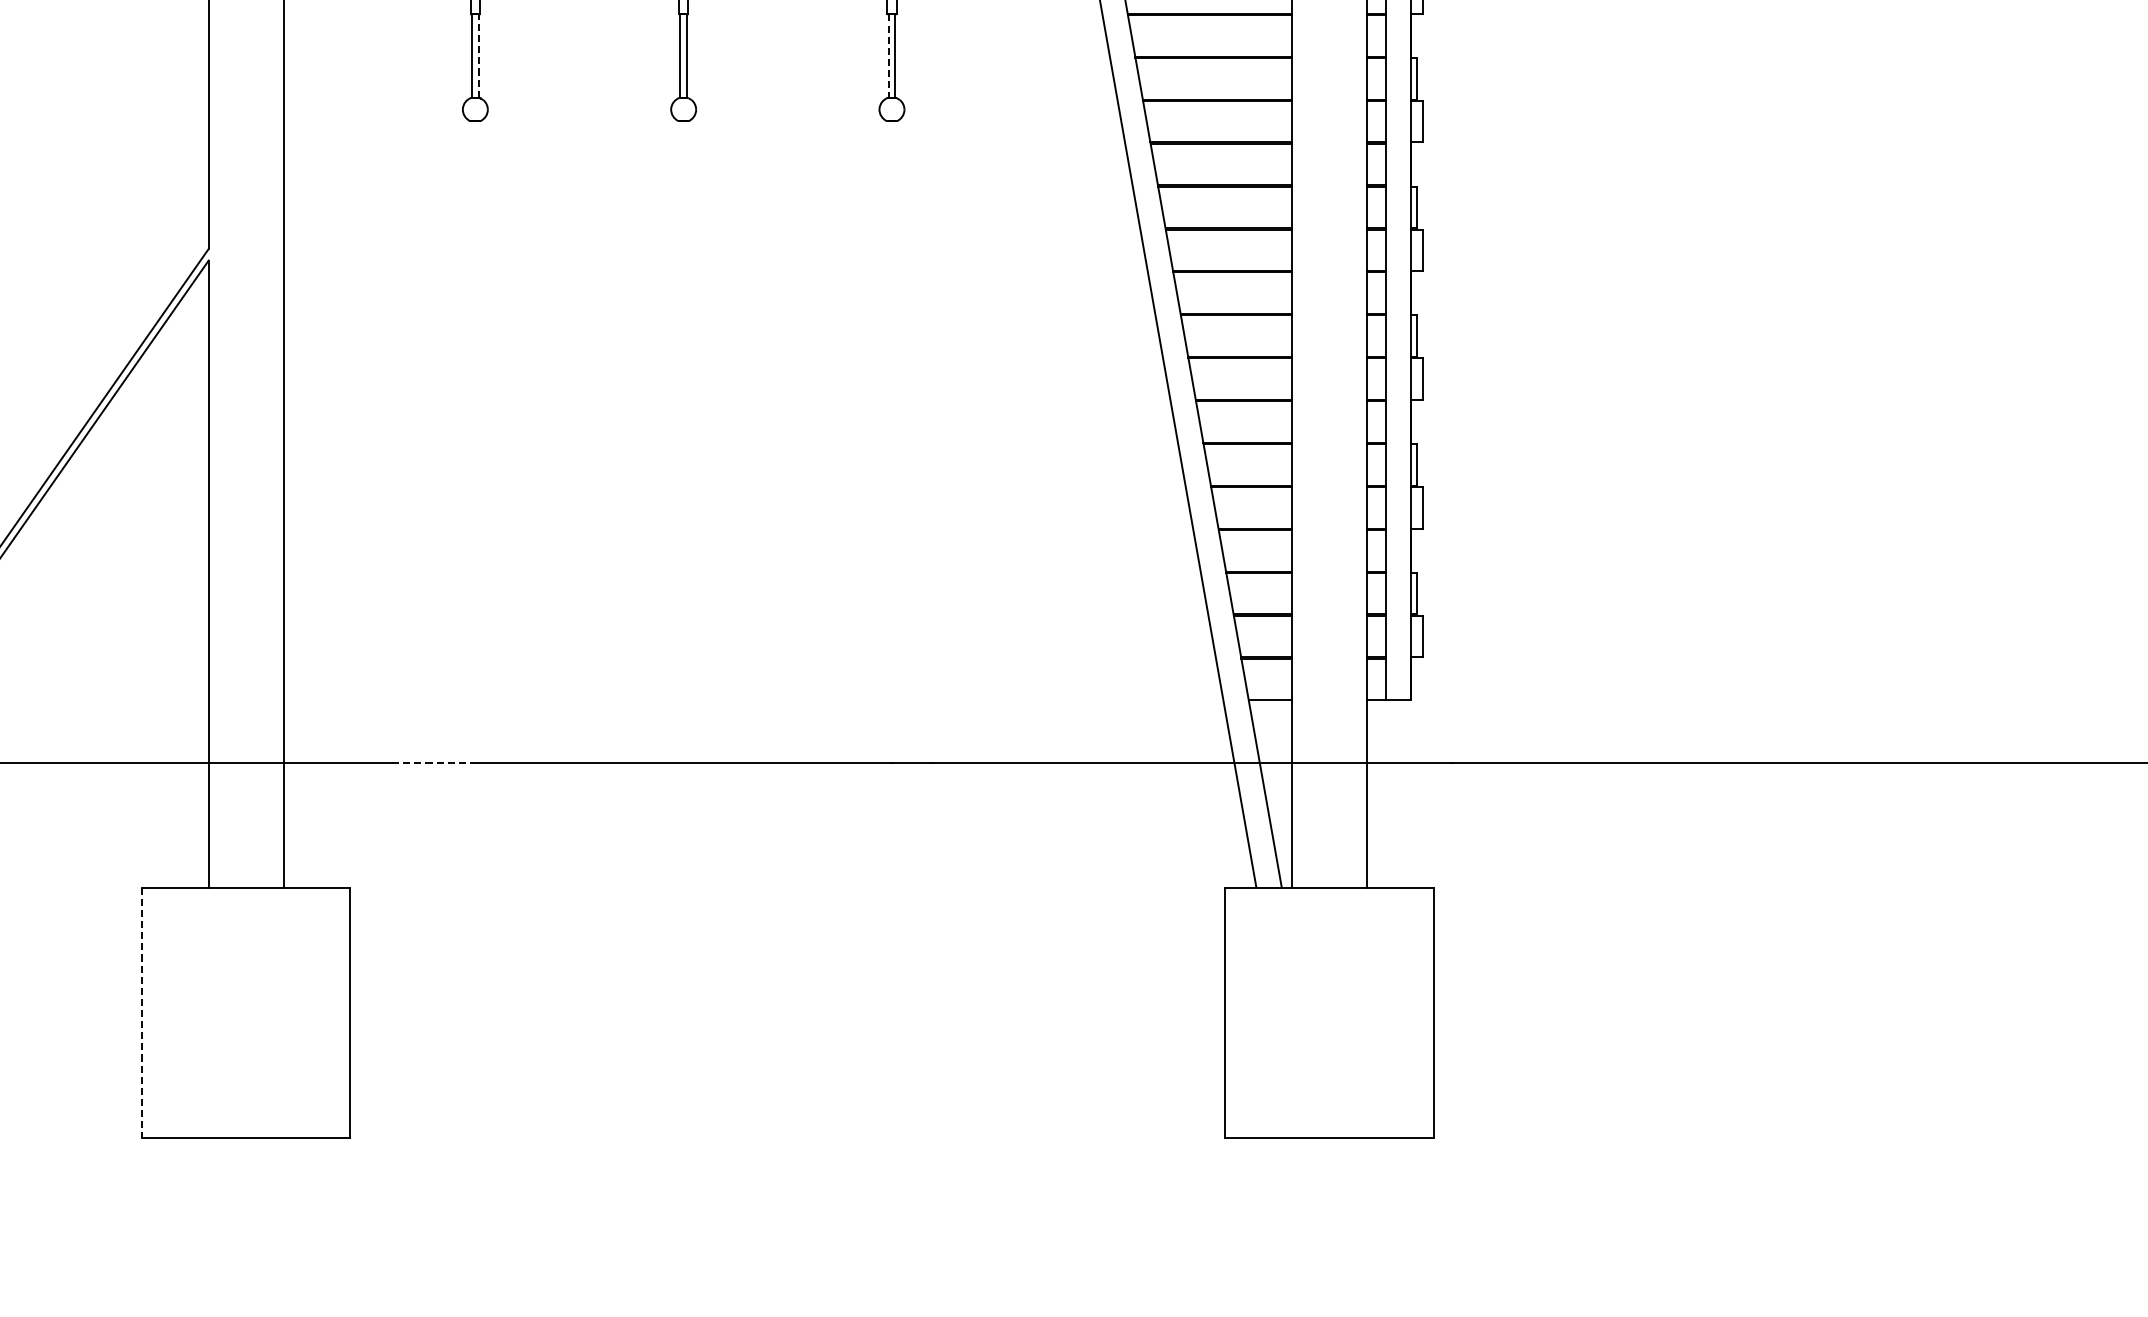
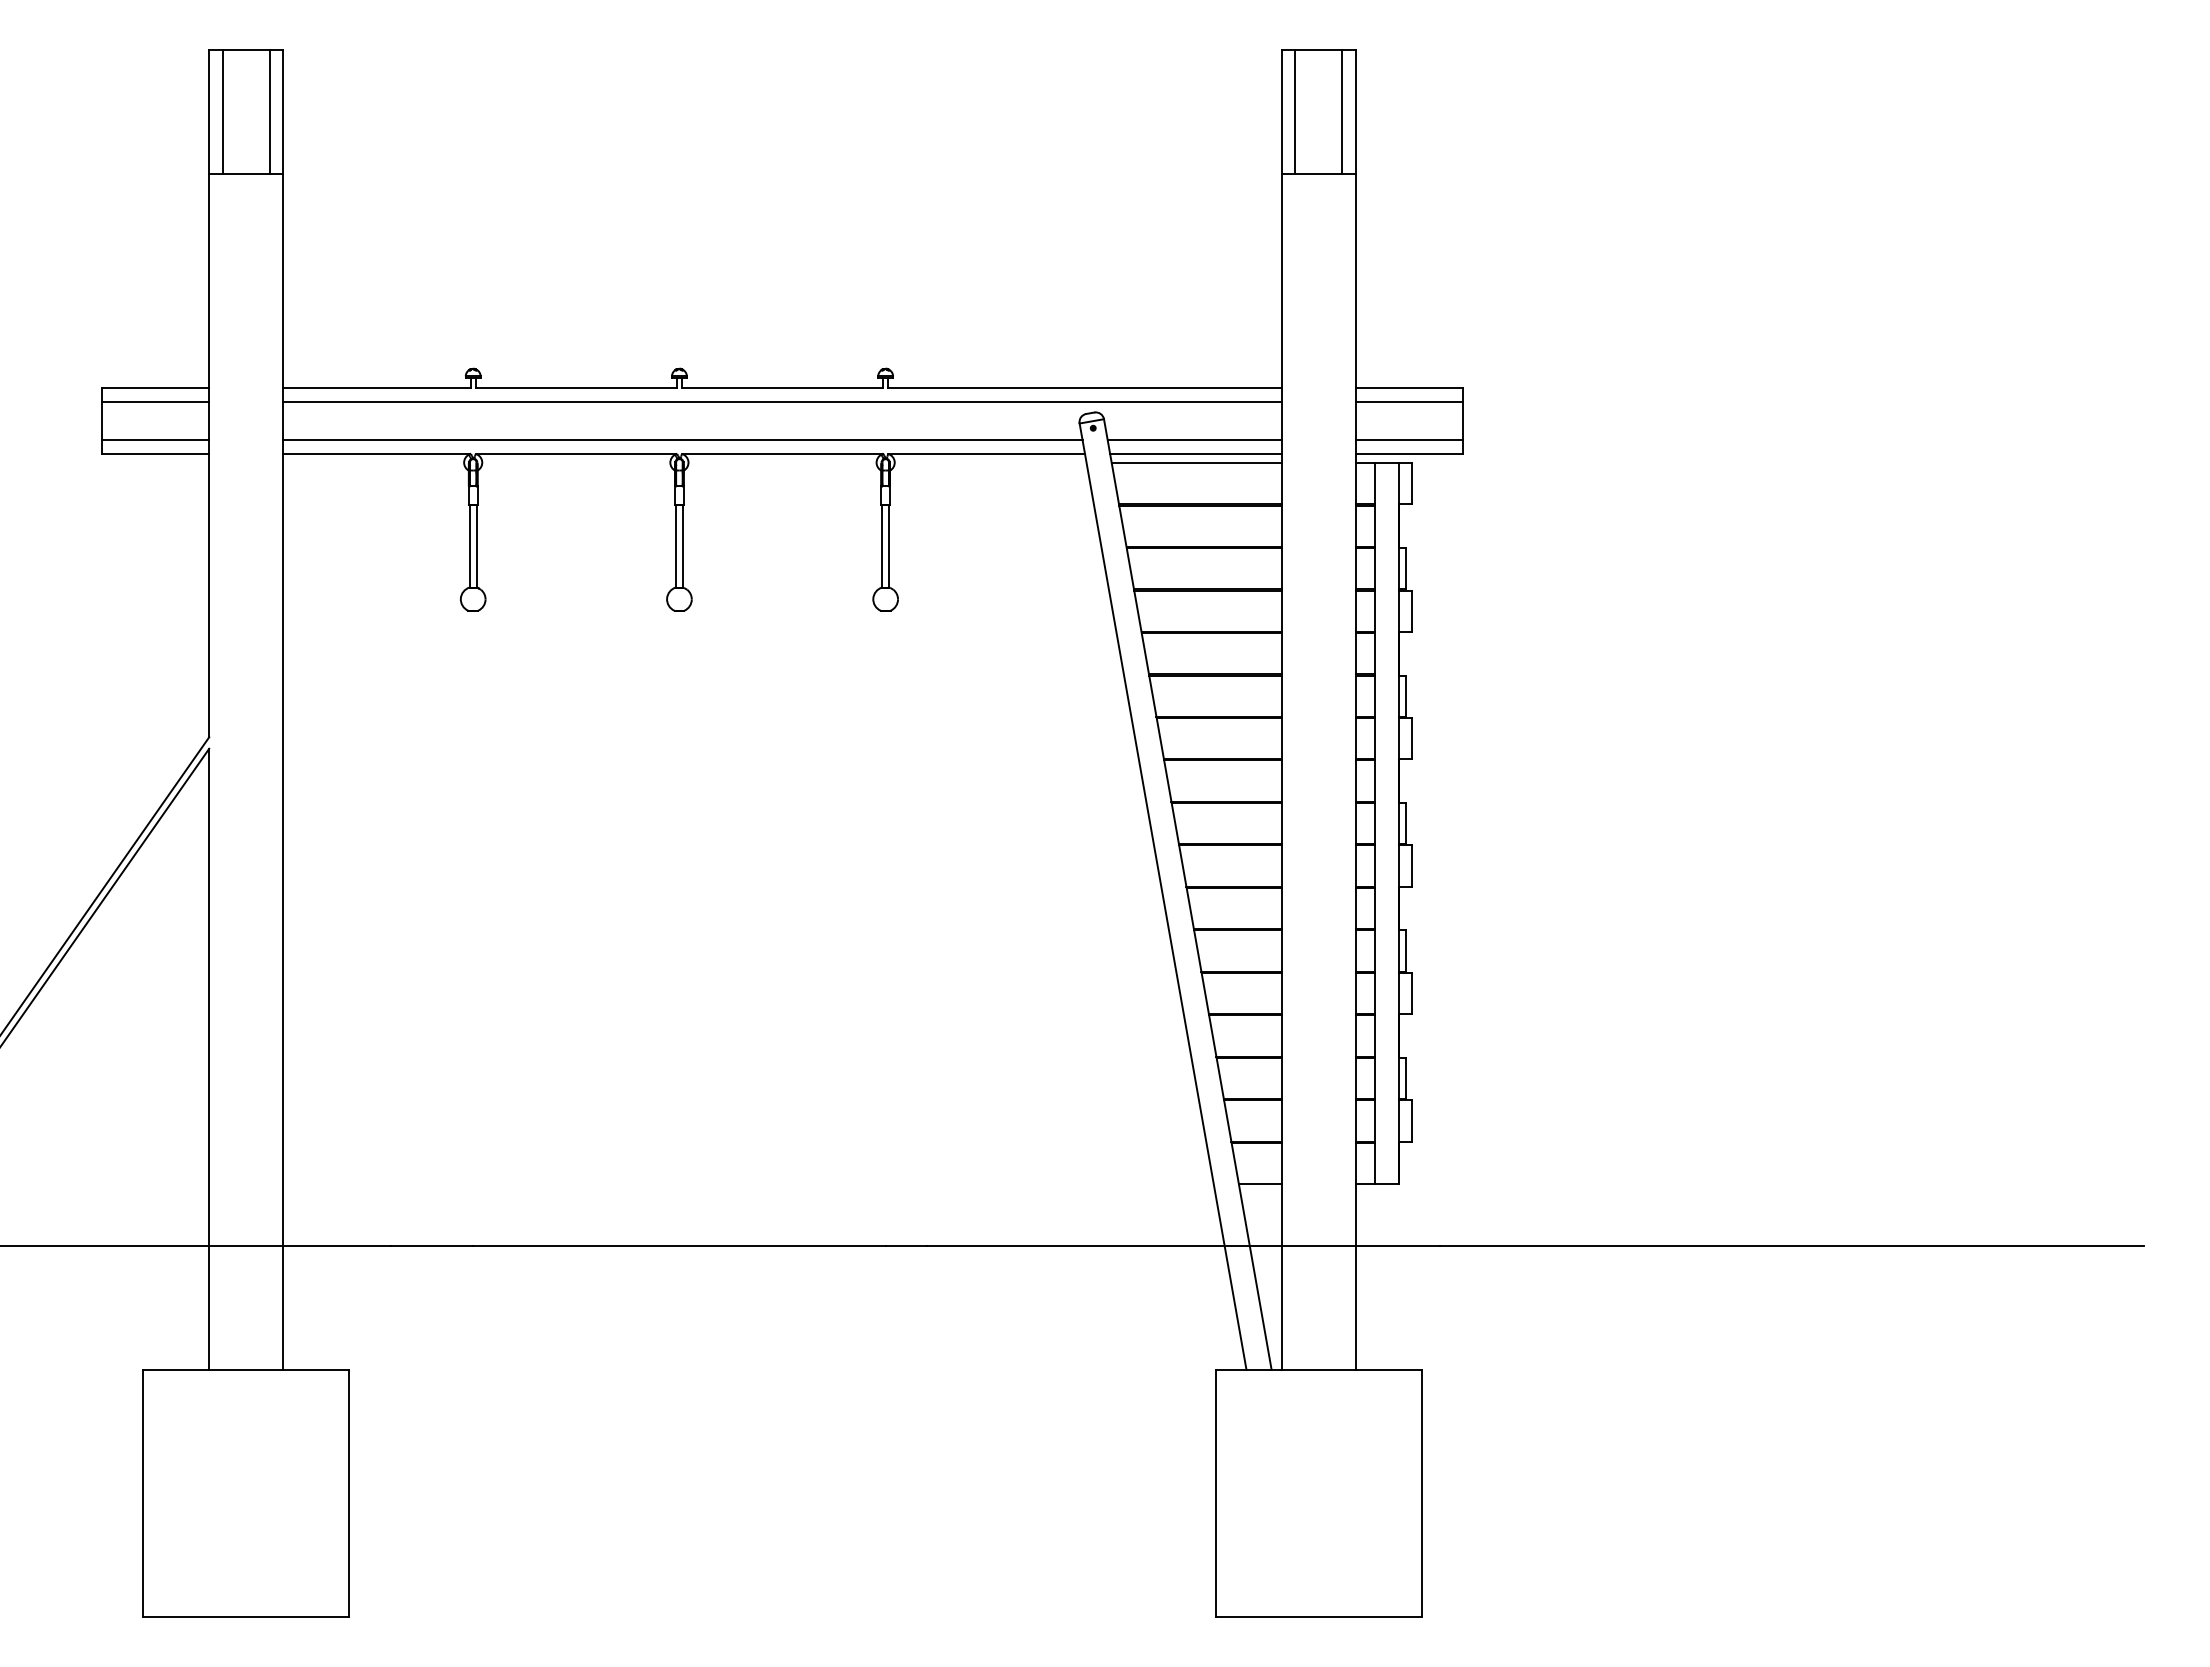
line: (478, 55) -> (476, 545), dashed -> solid
line: (888, 56) -> (882, 546), dashed -> solid
line: (434, 762) -> (432, 1245), dashed -> solid
line: (142, 1012) -> (143, 1493), dashed -> solid

